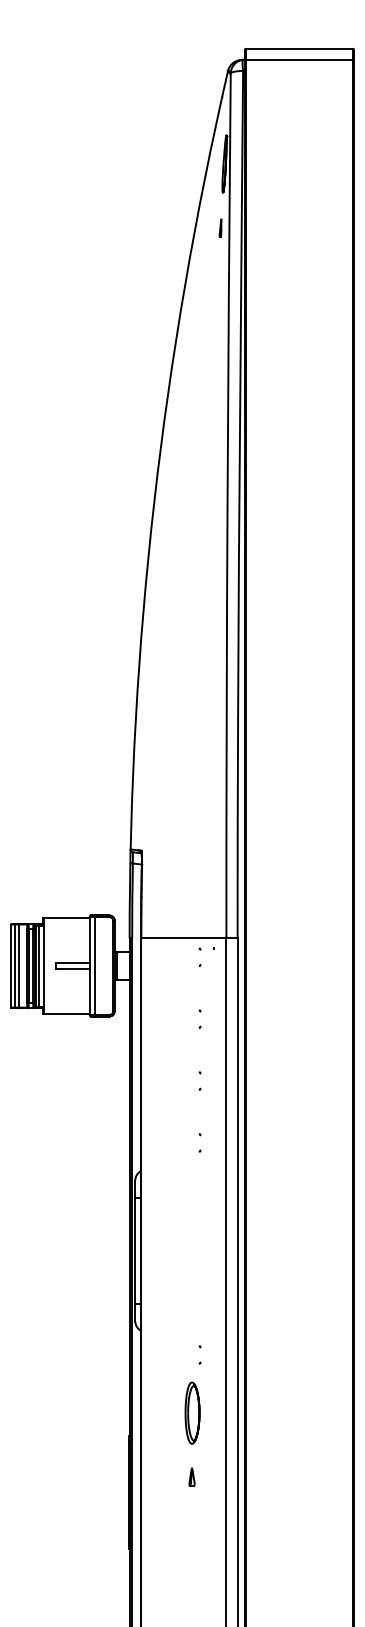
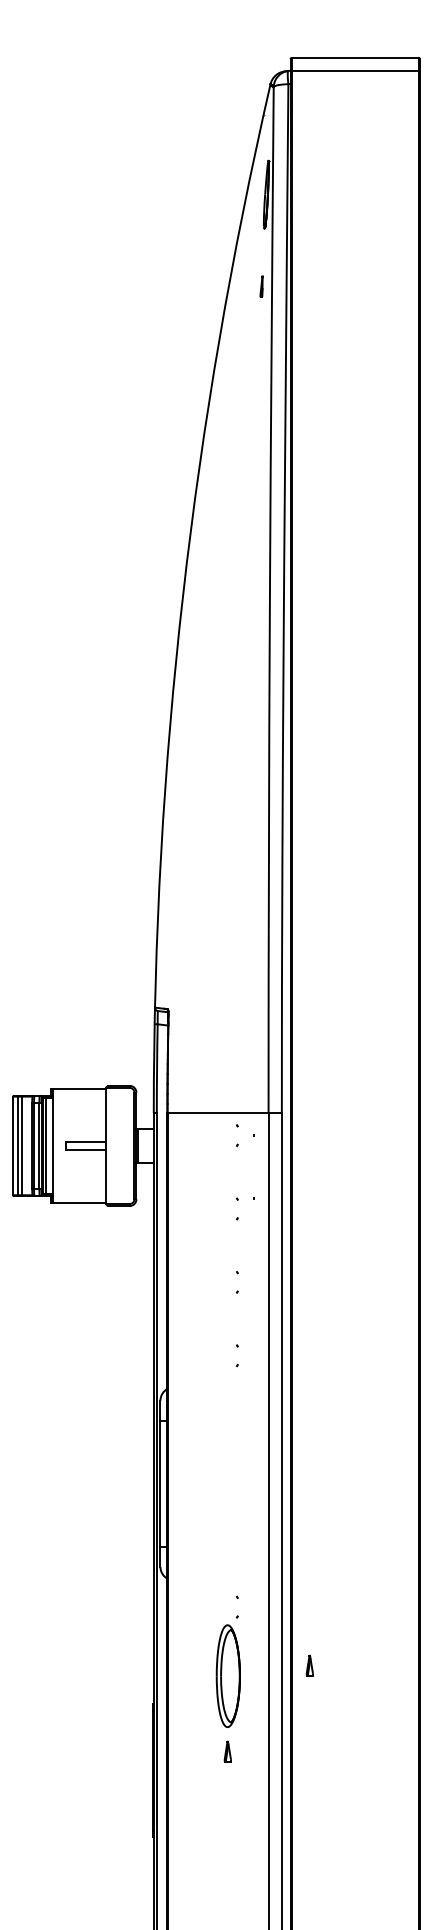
line: (220, 227) -> (261, 286), moved
line: (95, 965) -> (113, 1145), removed
part: (260, 1404) -> (309, 1665), added
part: (192, 1413) -> (228, 1676), size x1.4

